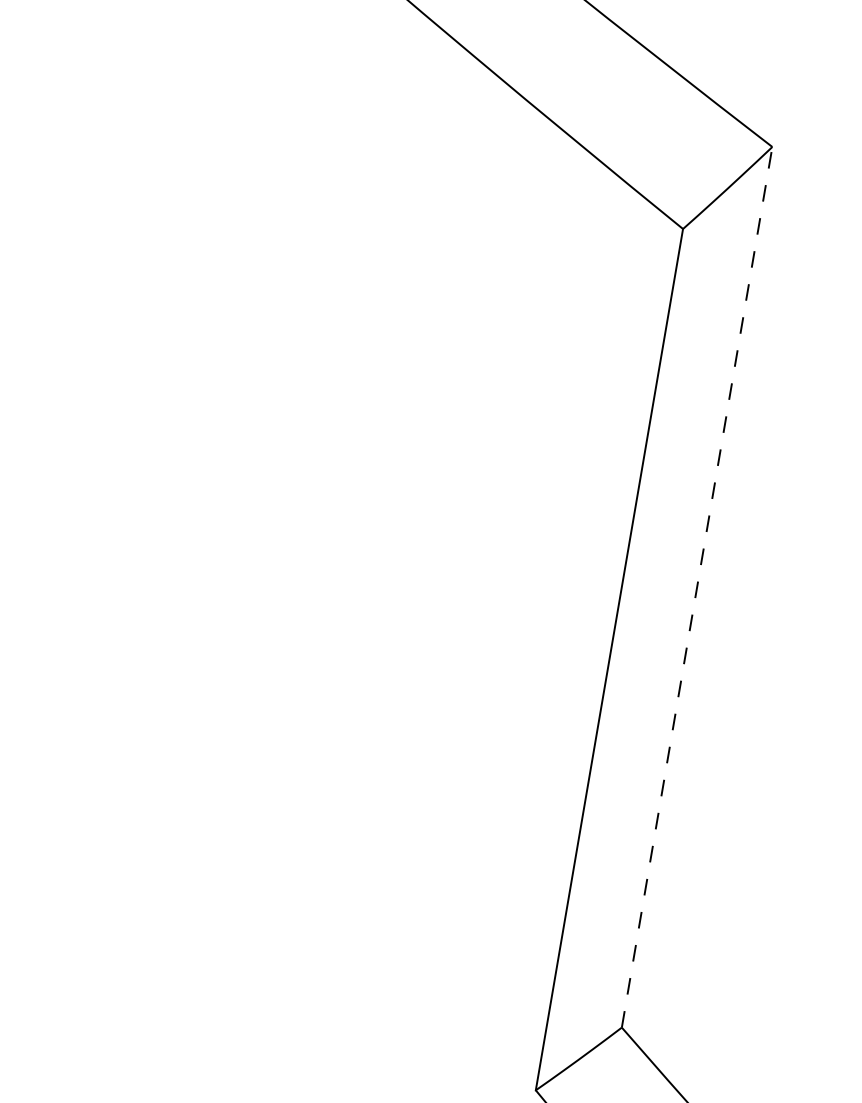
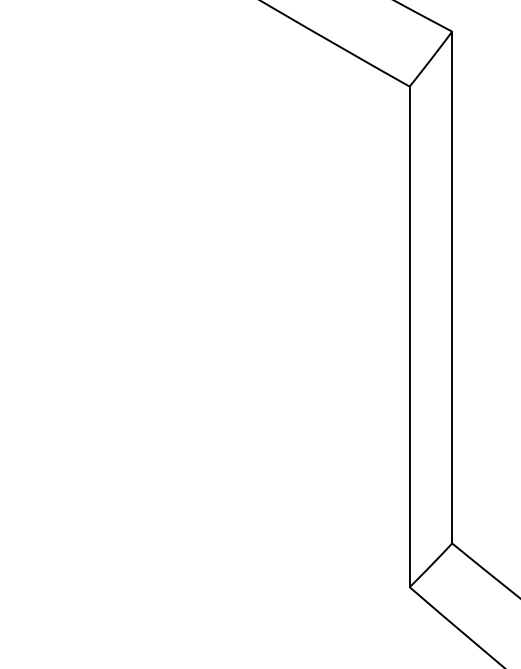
line: (697, 587) -> (452, 287), dashed -> solid

